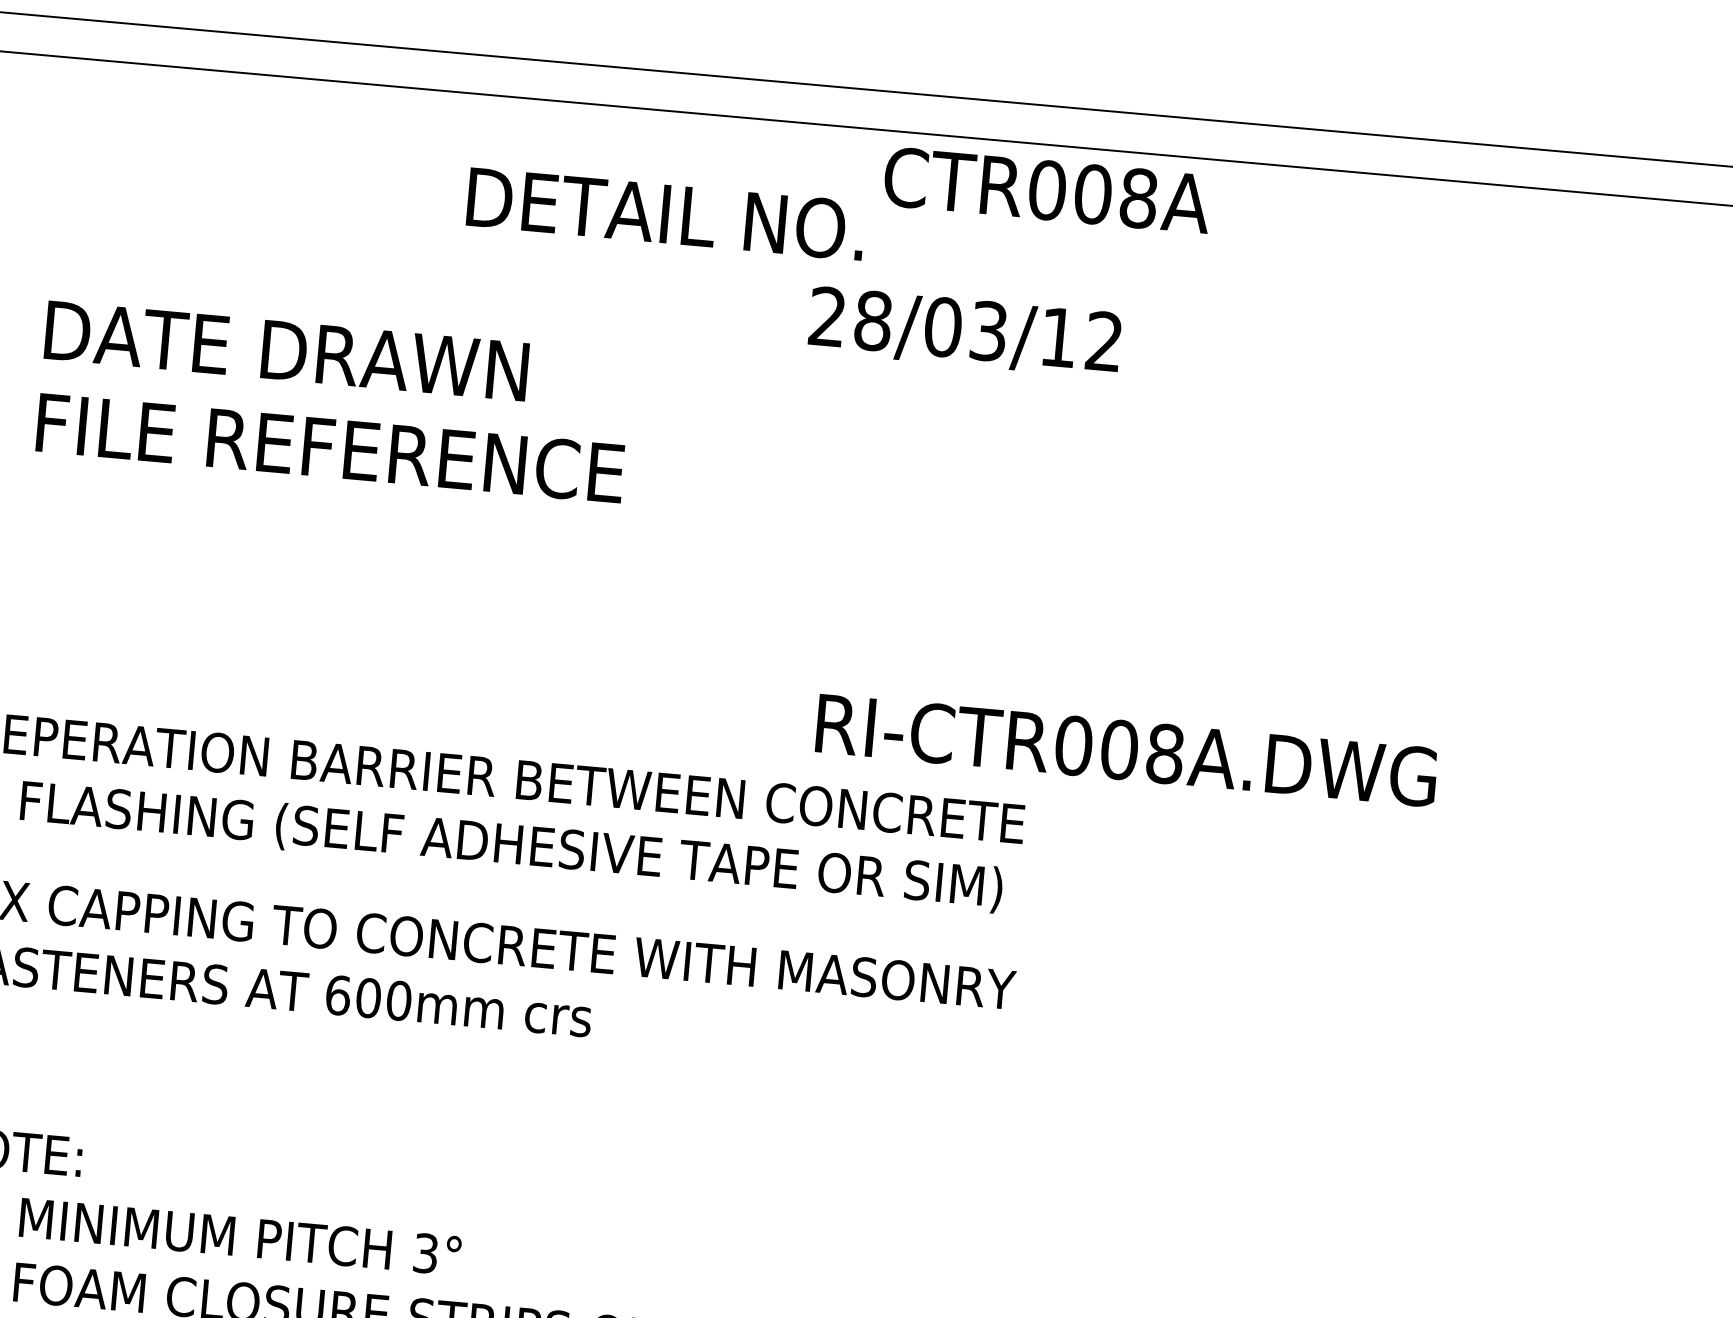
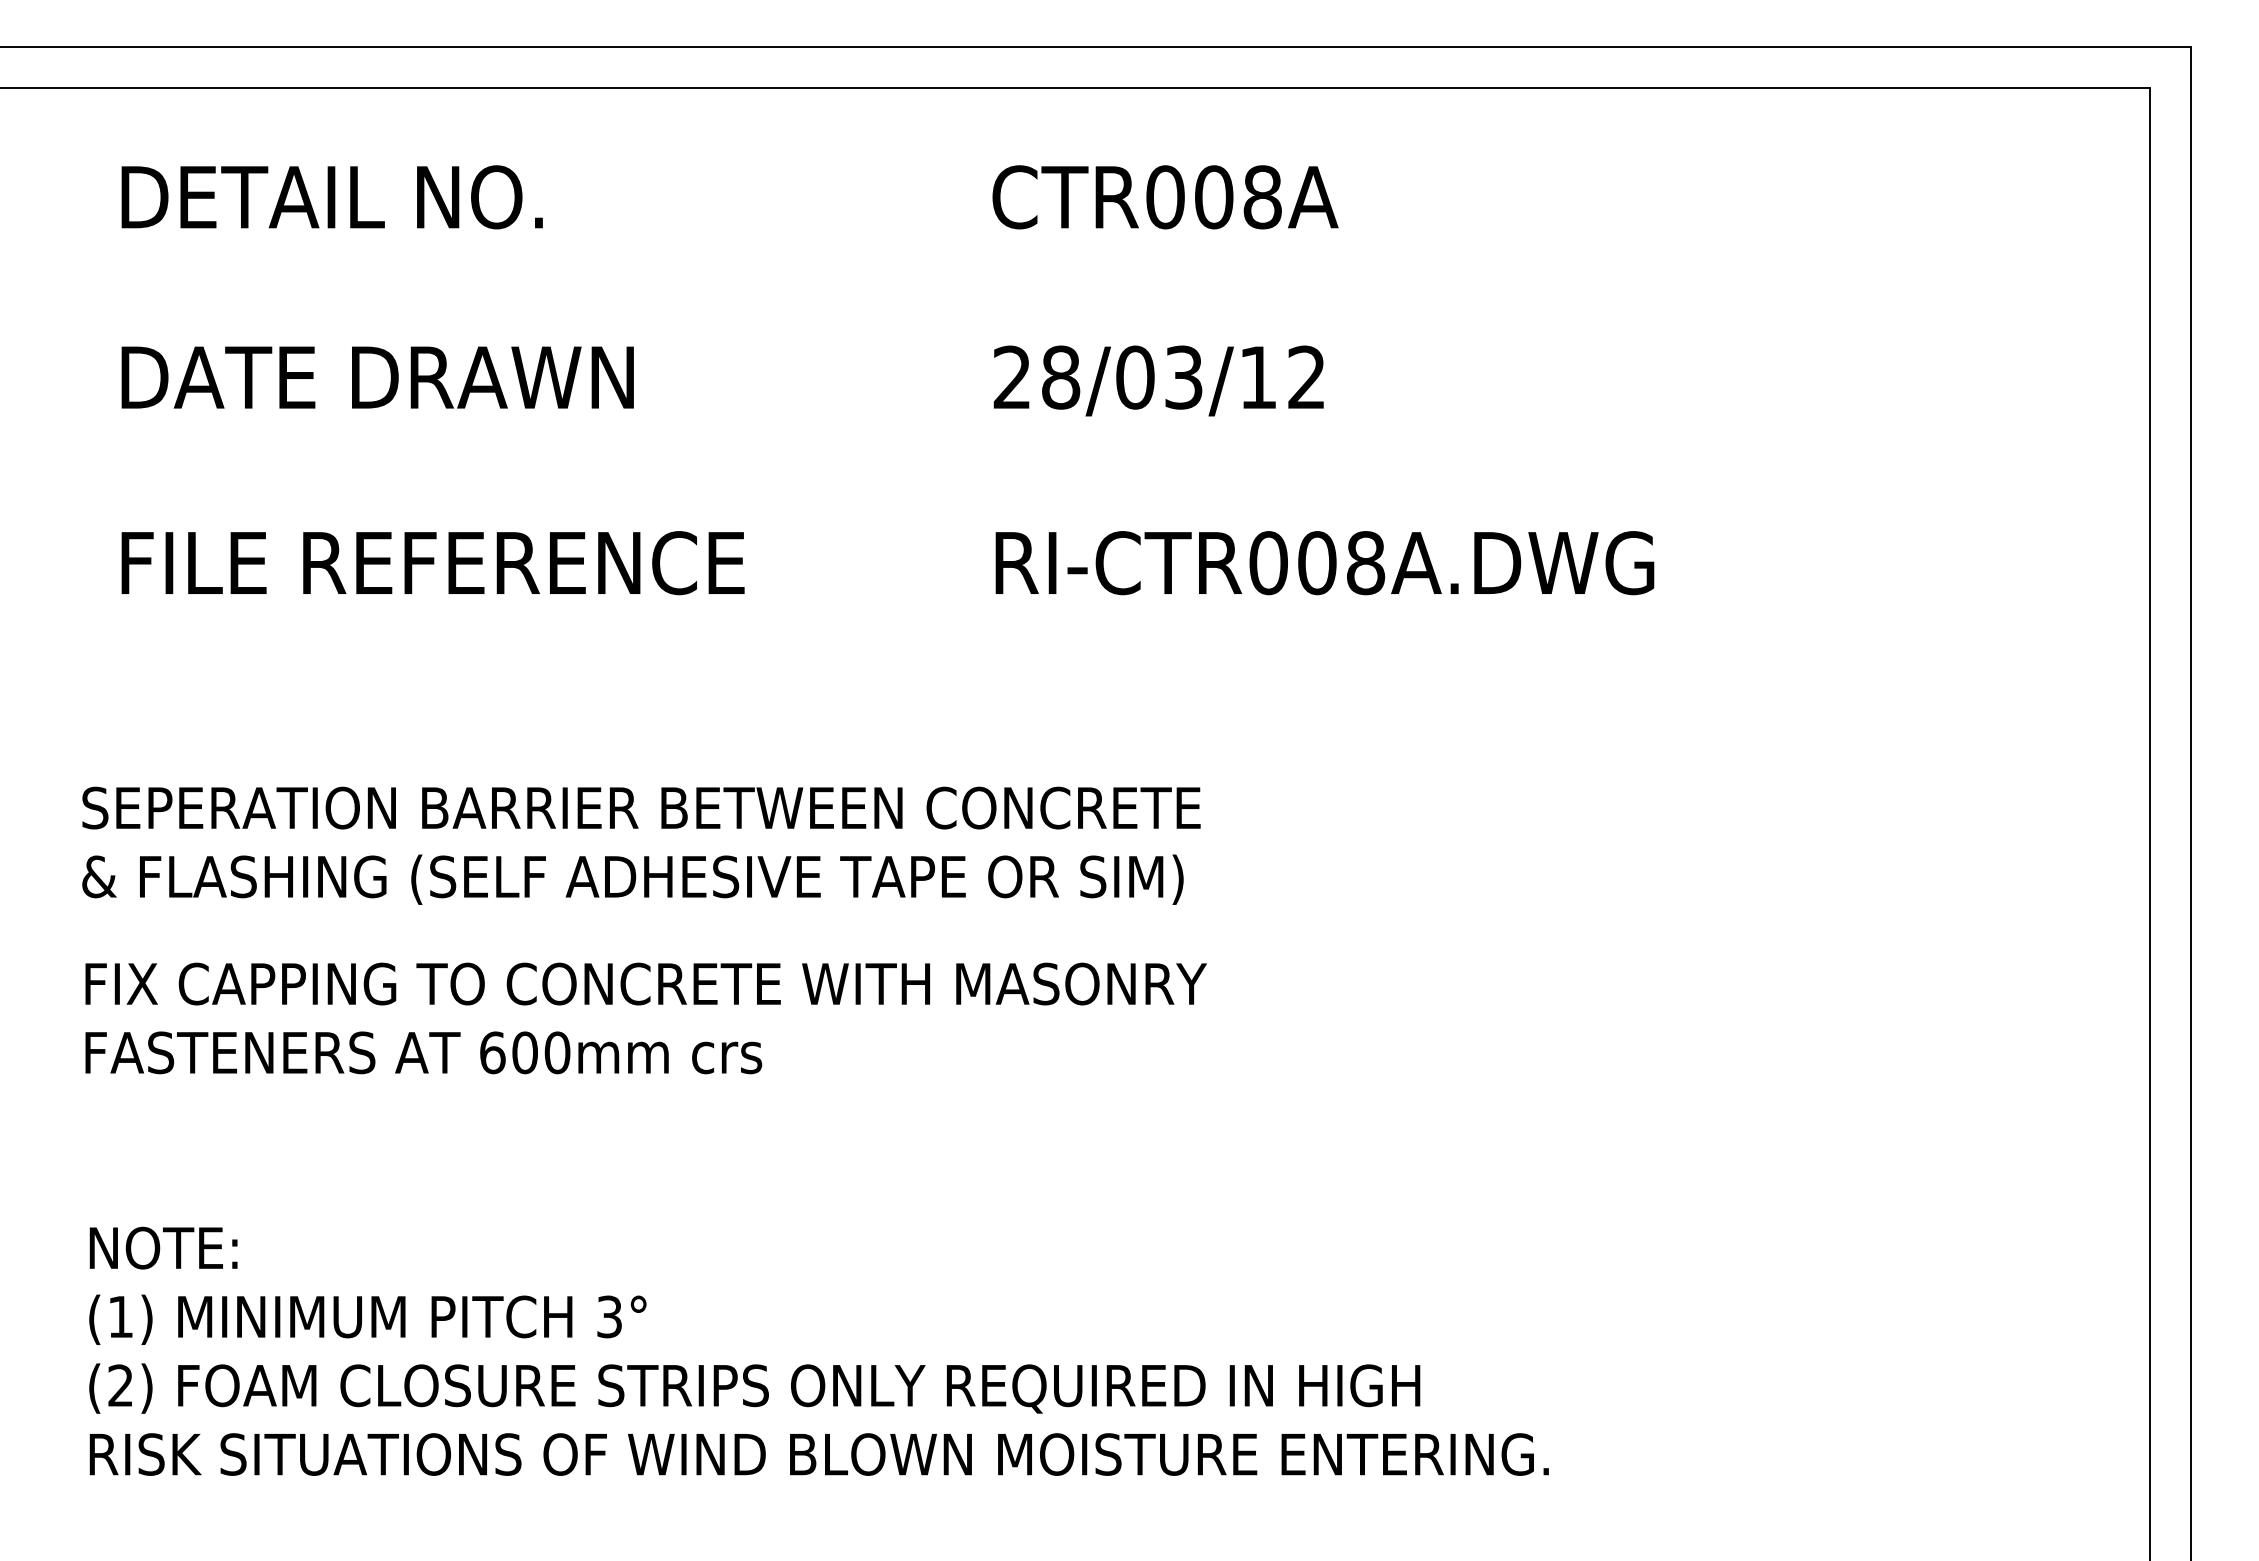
text: (1047, 190) -> (1165, 197), moved
text: (665, 214) -> (331, 197), moved
text: (964, 331) -> (1158, 380), moved
text: (329, 448) -> (432, 563), moved
text: (1126, 750) -> (1324, 563), moved

